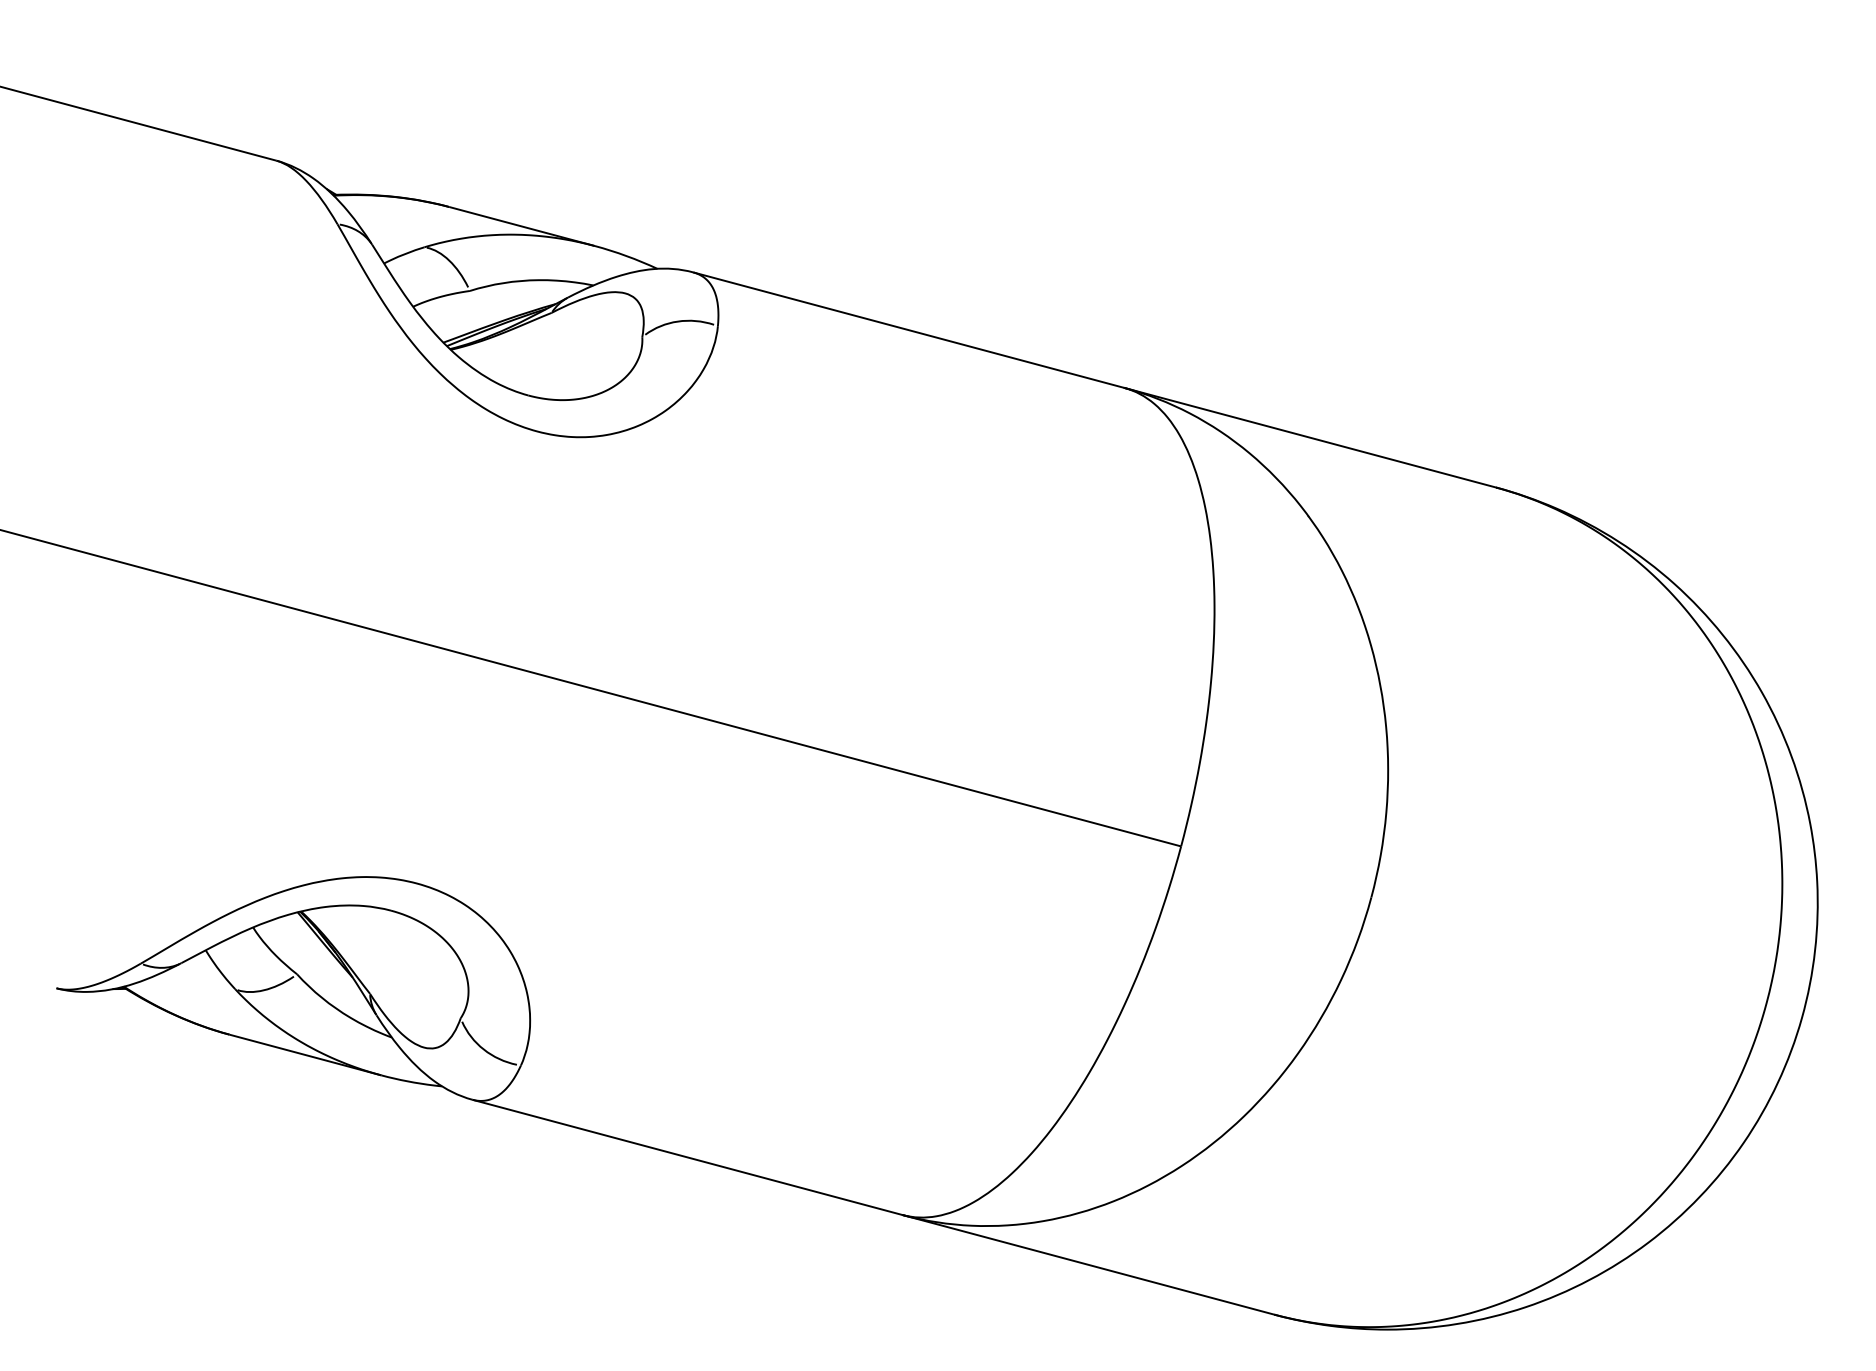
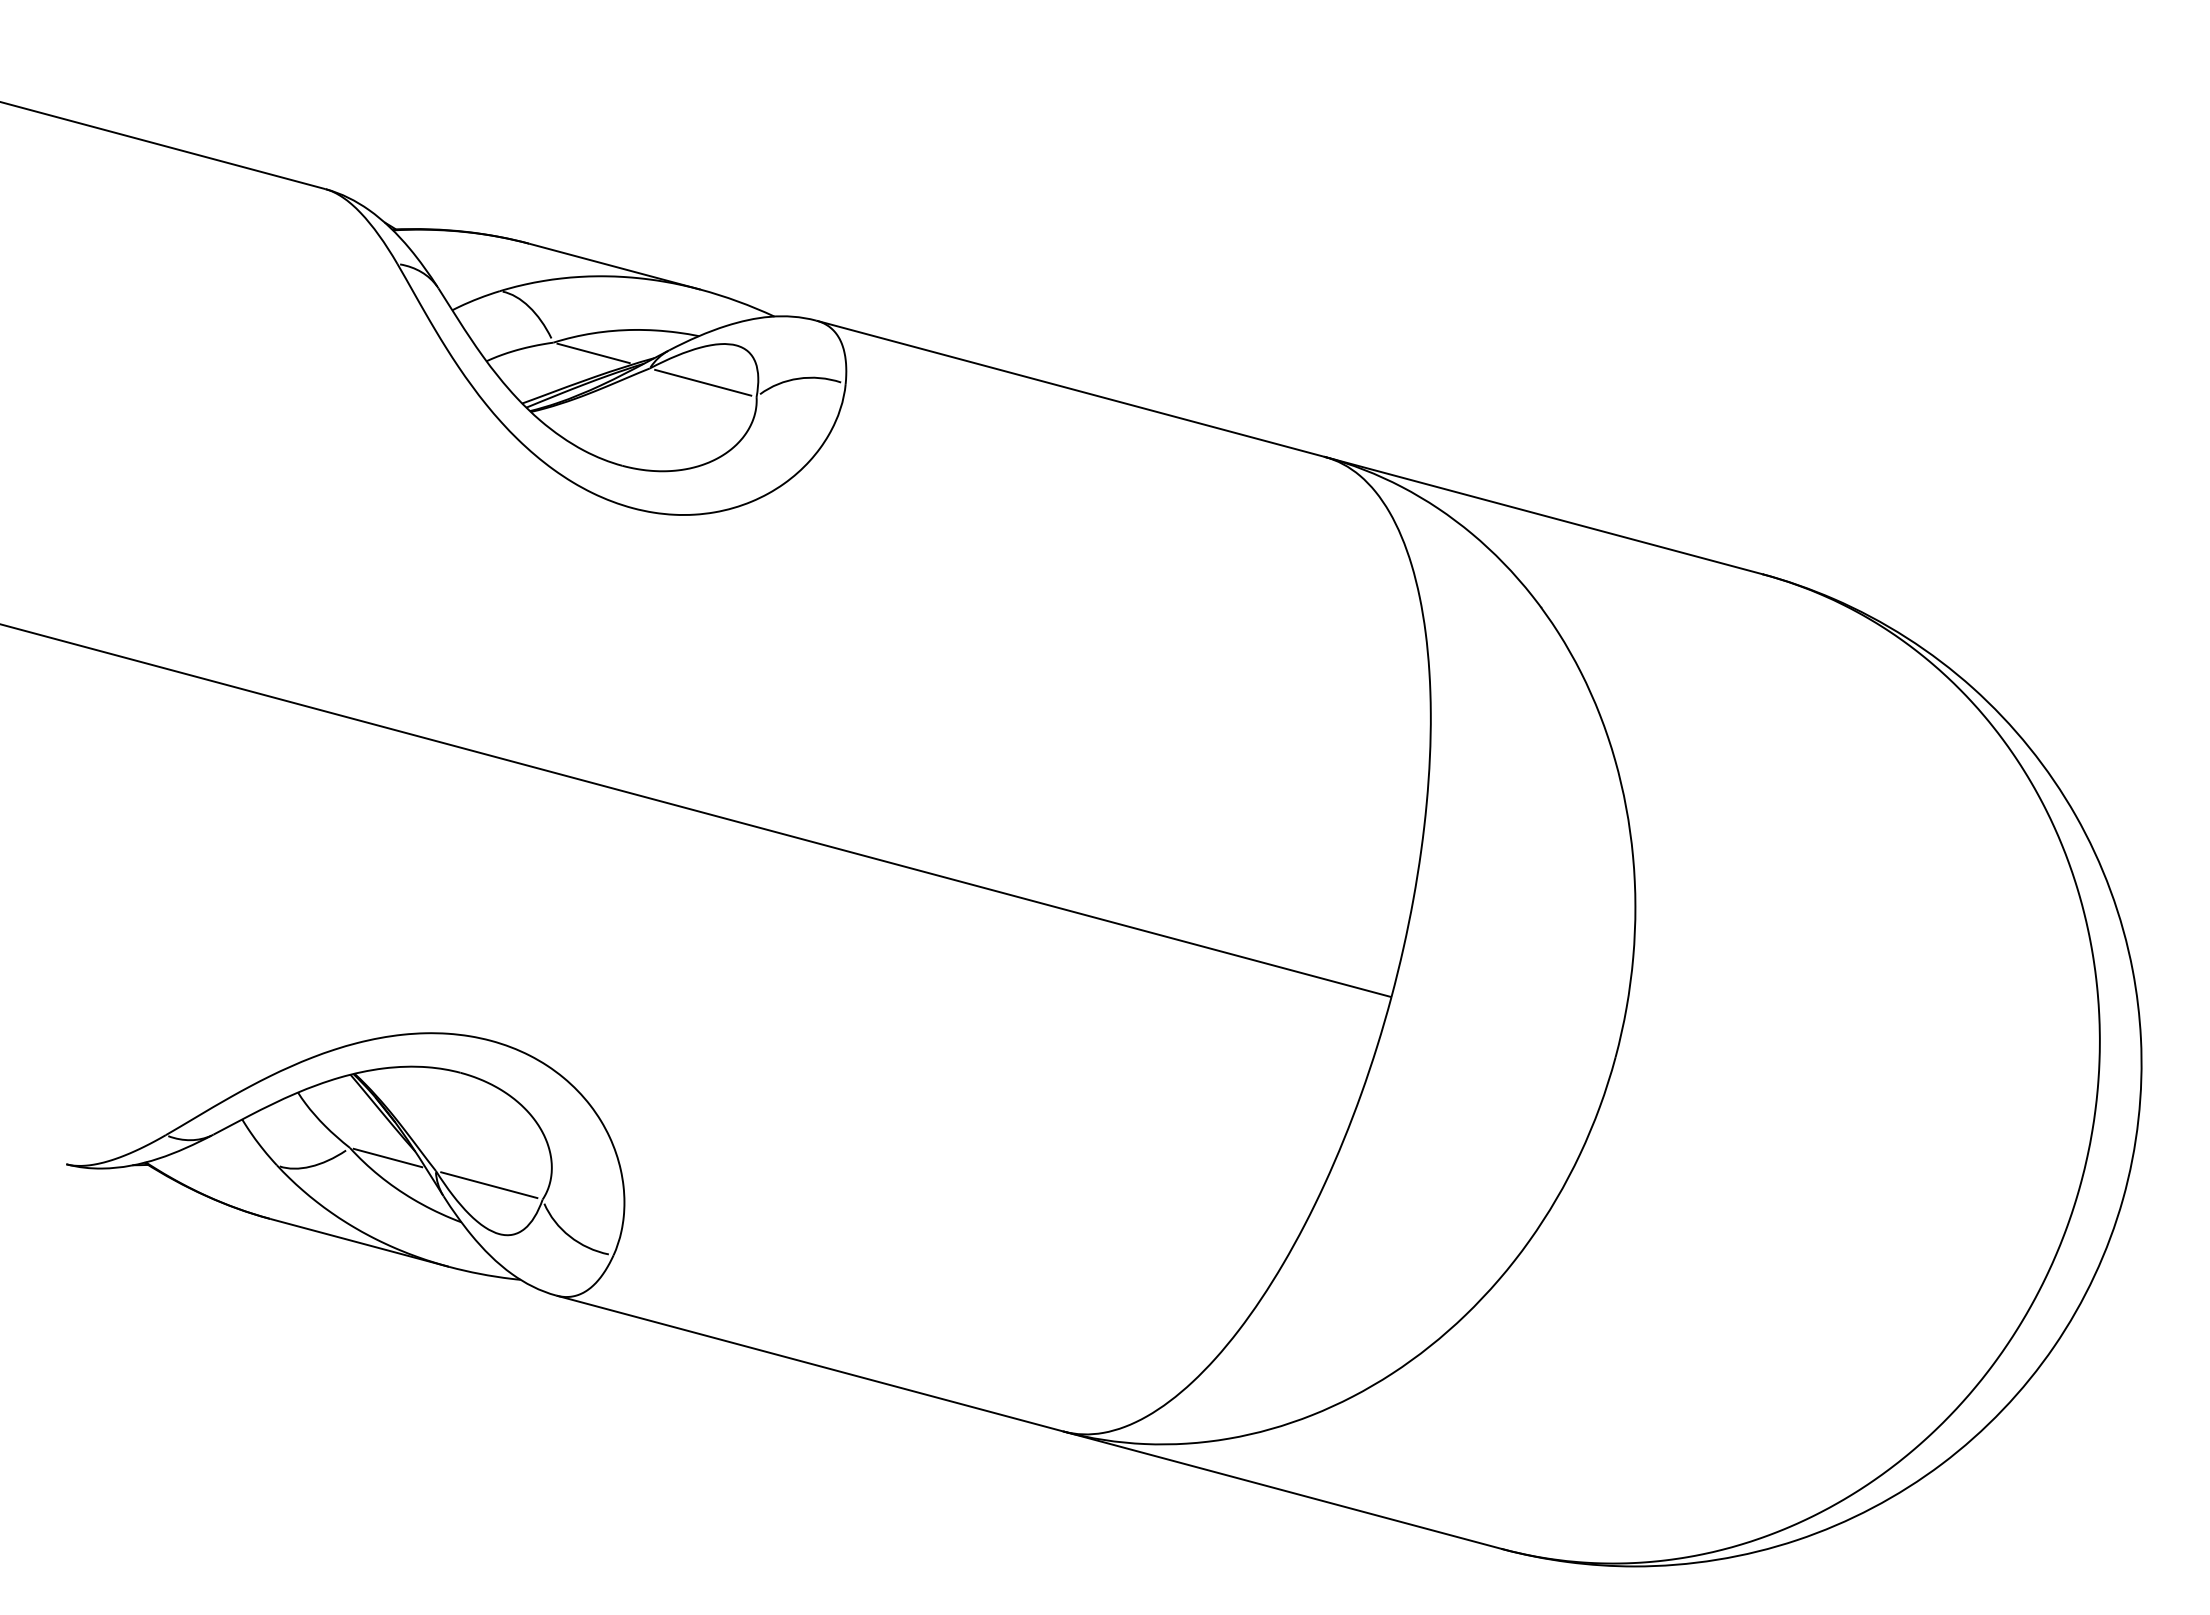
line: (503, 300) -> (593, 353), added
line: (597, 324) -> (703, 382), added
line: (329, 982) -> (387, 1157), added
line: (415, 1006) -> (489, 1185), added

